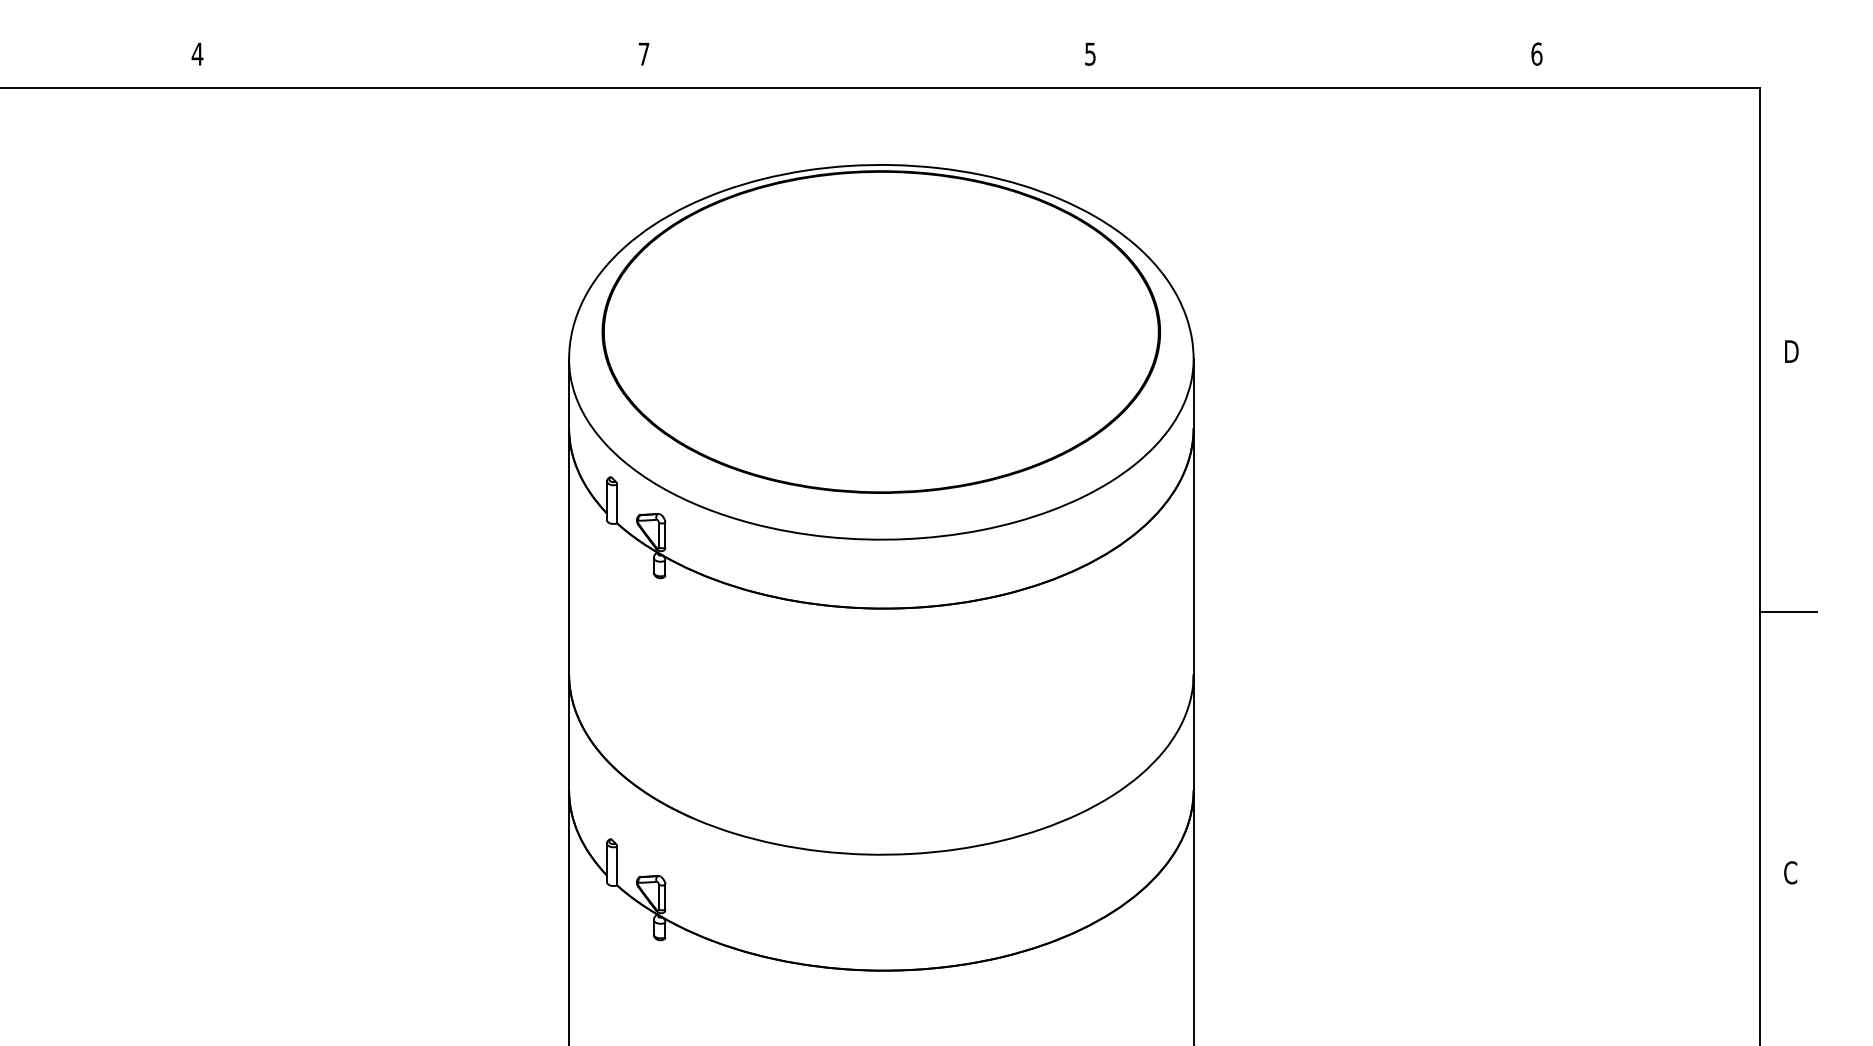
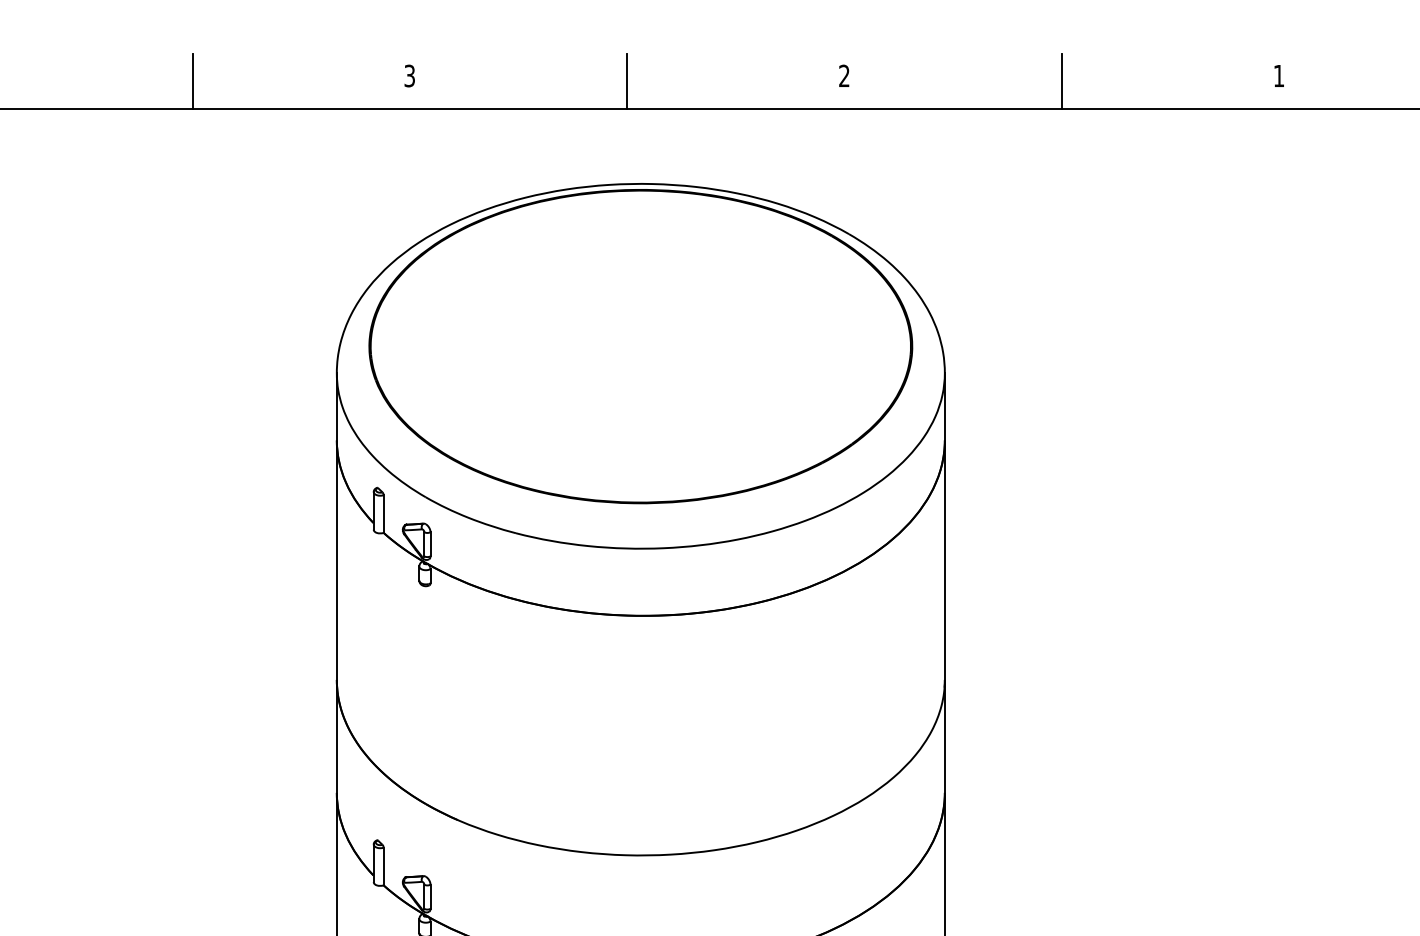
text: (643, 53) -> (409, 75), 7 -> 3
text: (1090, 53) -> (844, 75), 5 -> 2
text: (1536, 53) -> (1278, 75), 6 -> 1
line: (420, 59) -> (192, 81), added
line: (867, 59) -> (627, 81), added
line: (1313, 59) -> (1061, 81), added

